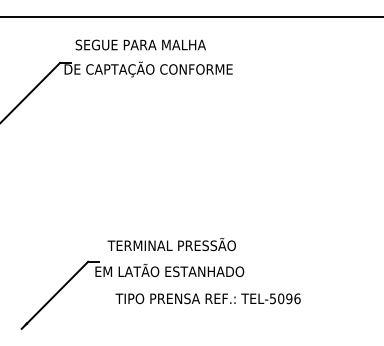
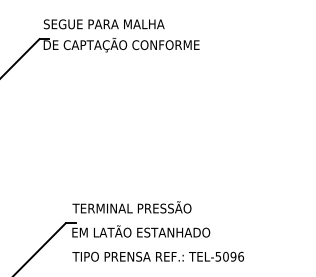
text: (140, 44) -> (103, 23), moved
text: (171, 244) -> (131, 207), moved
text: (207, 298) -> (157, 256), moved

